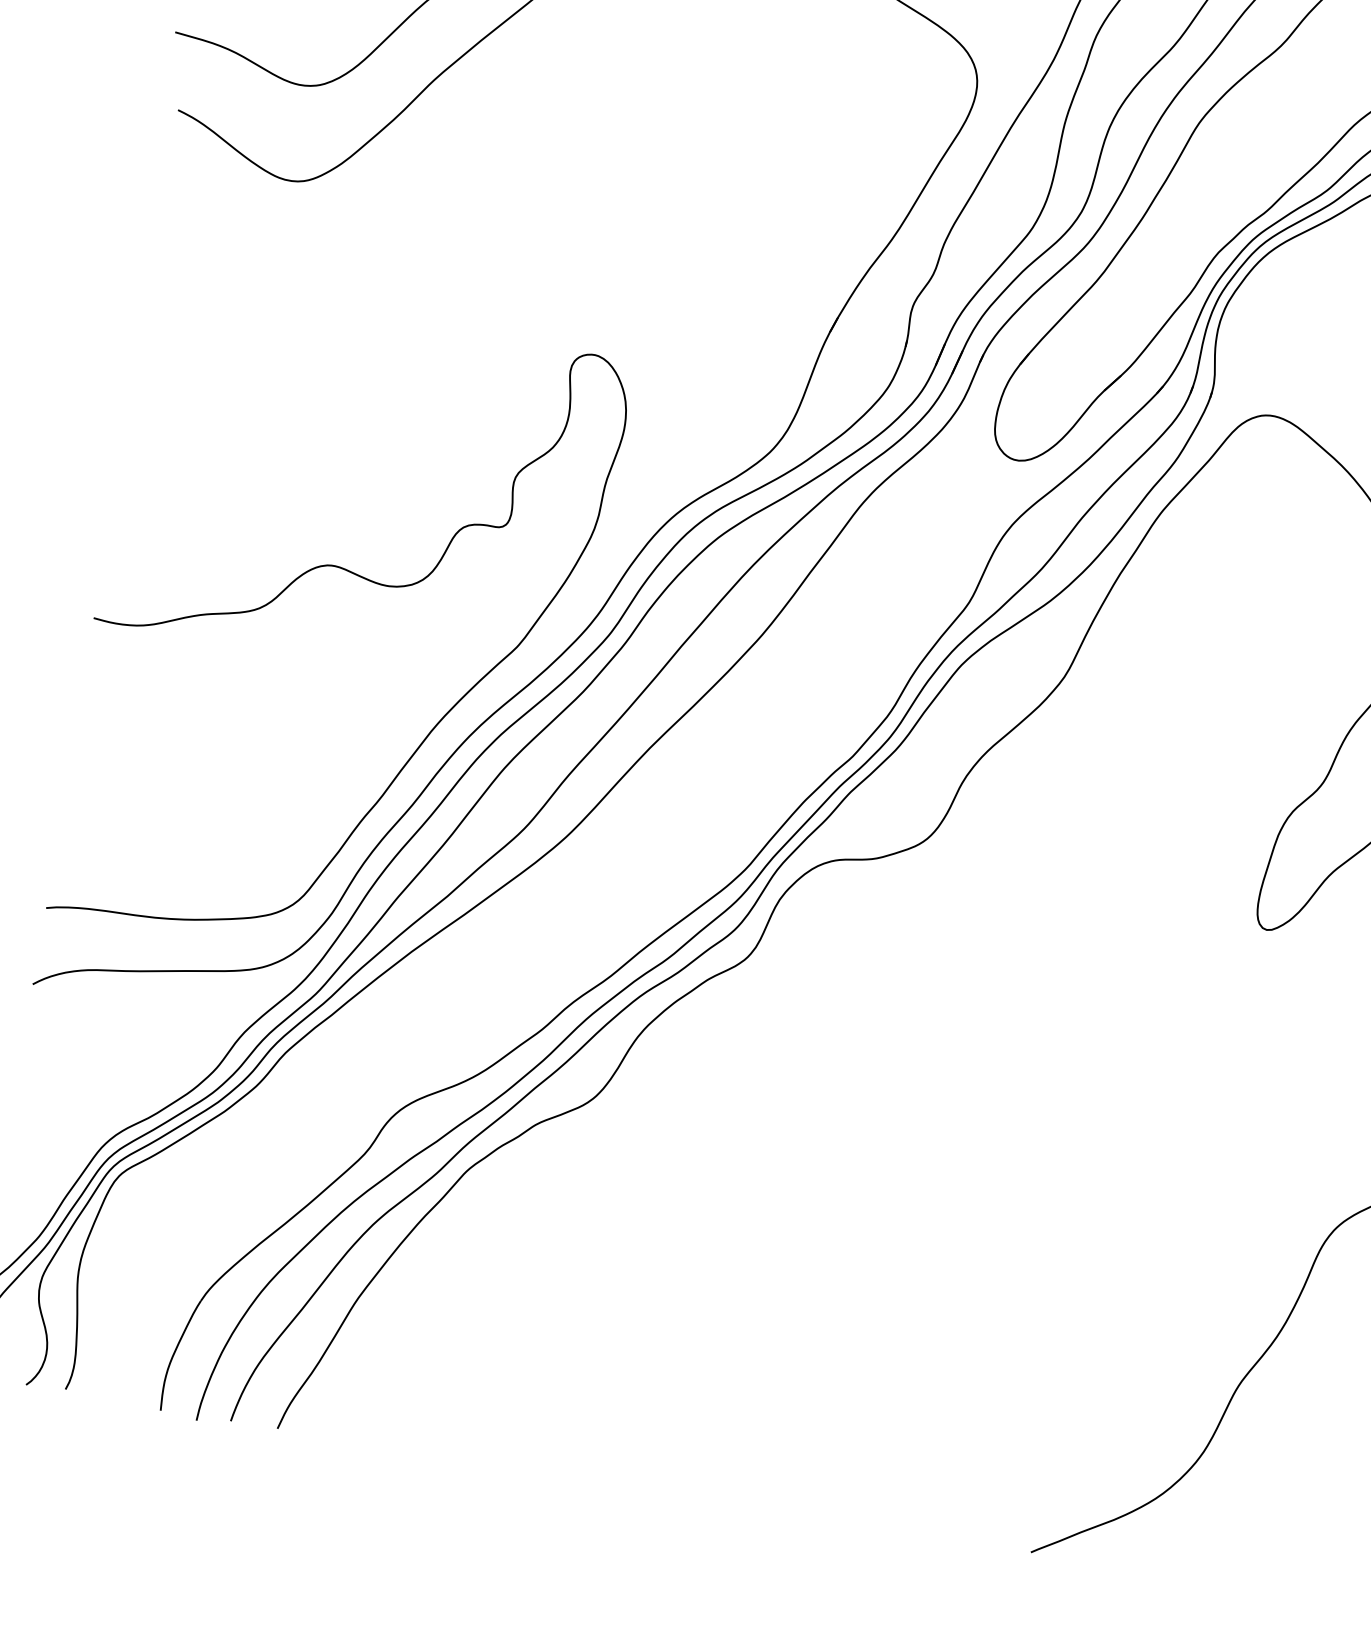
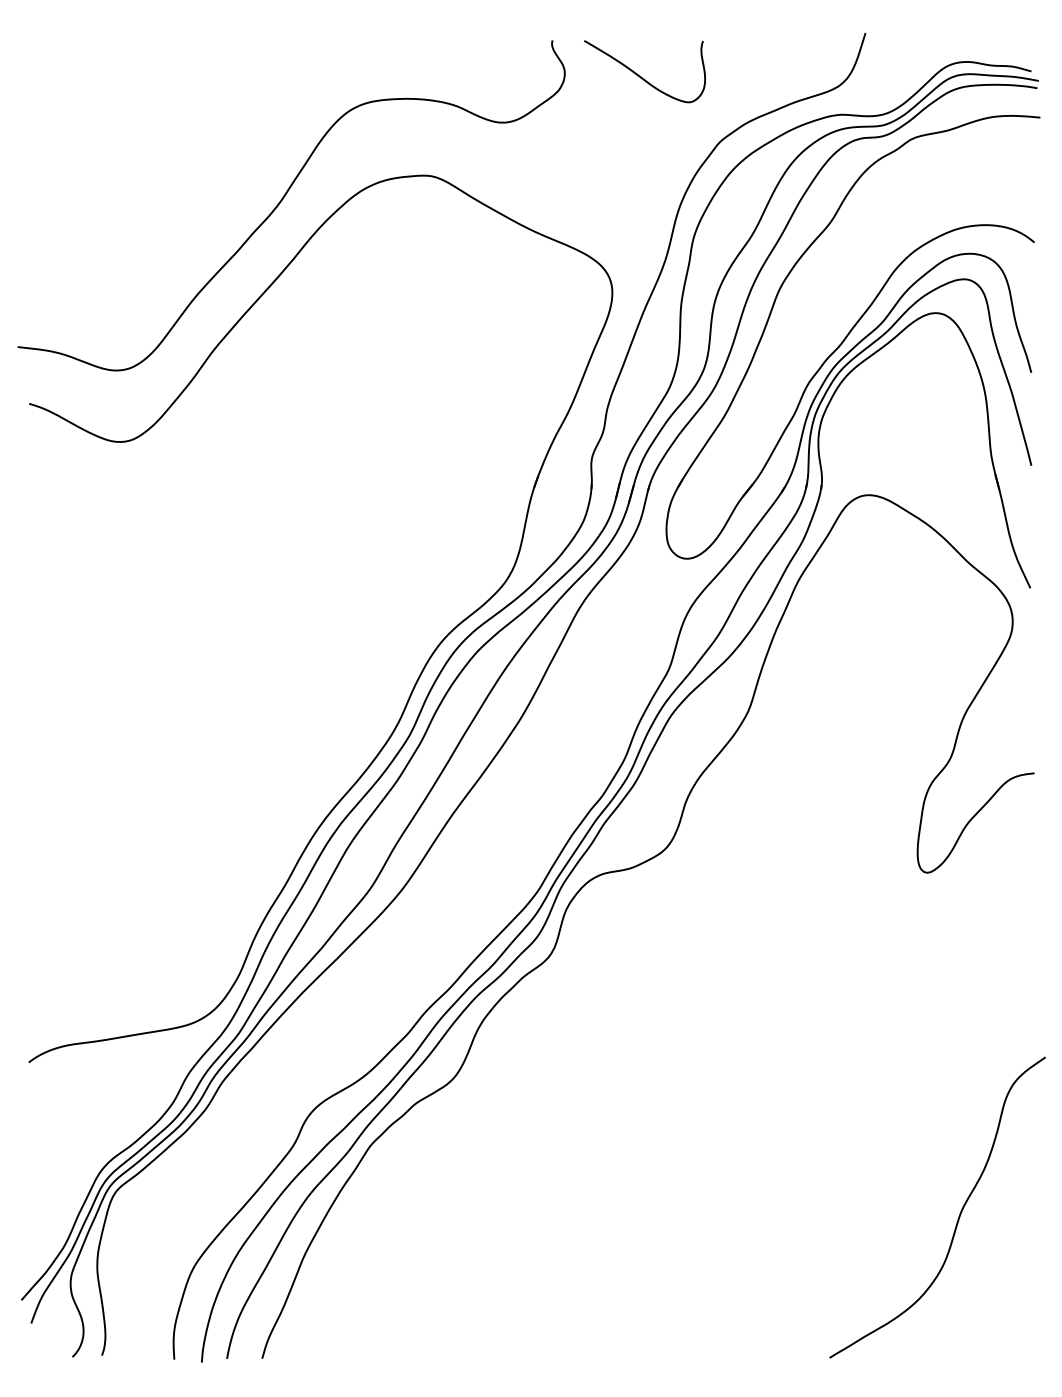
curve: (362, 579) -> (221, 725), removed

